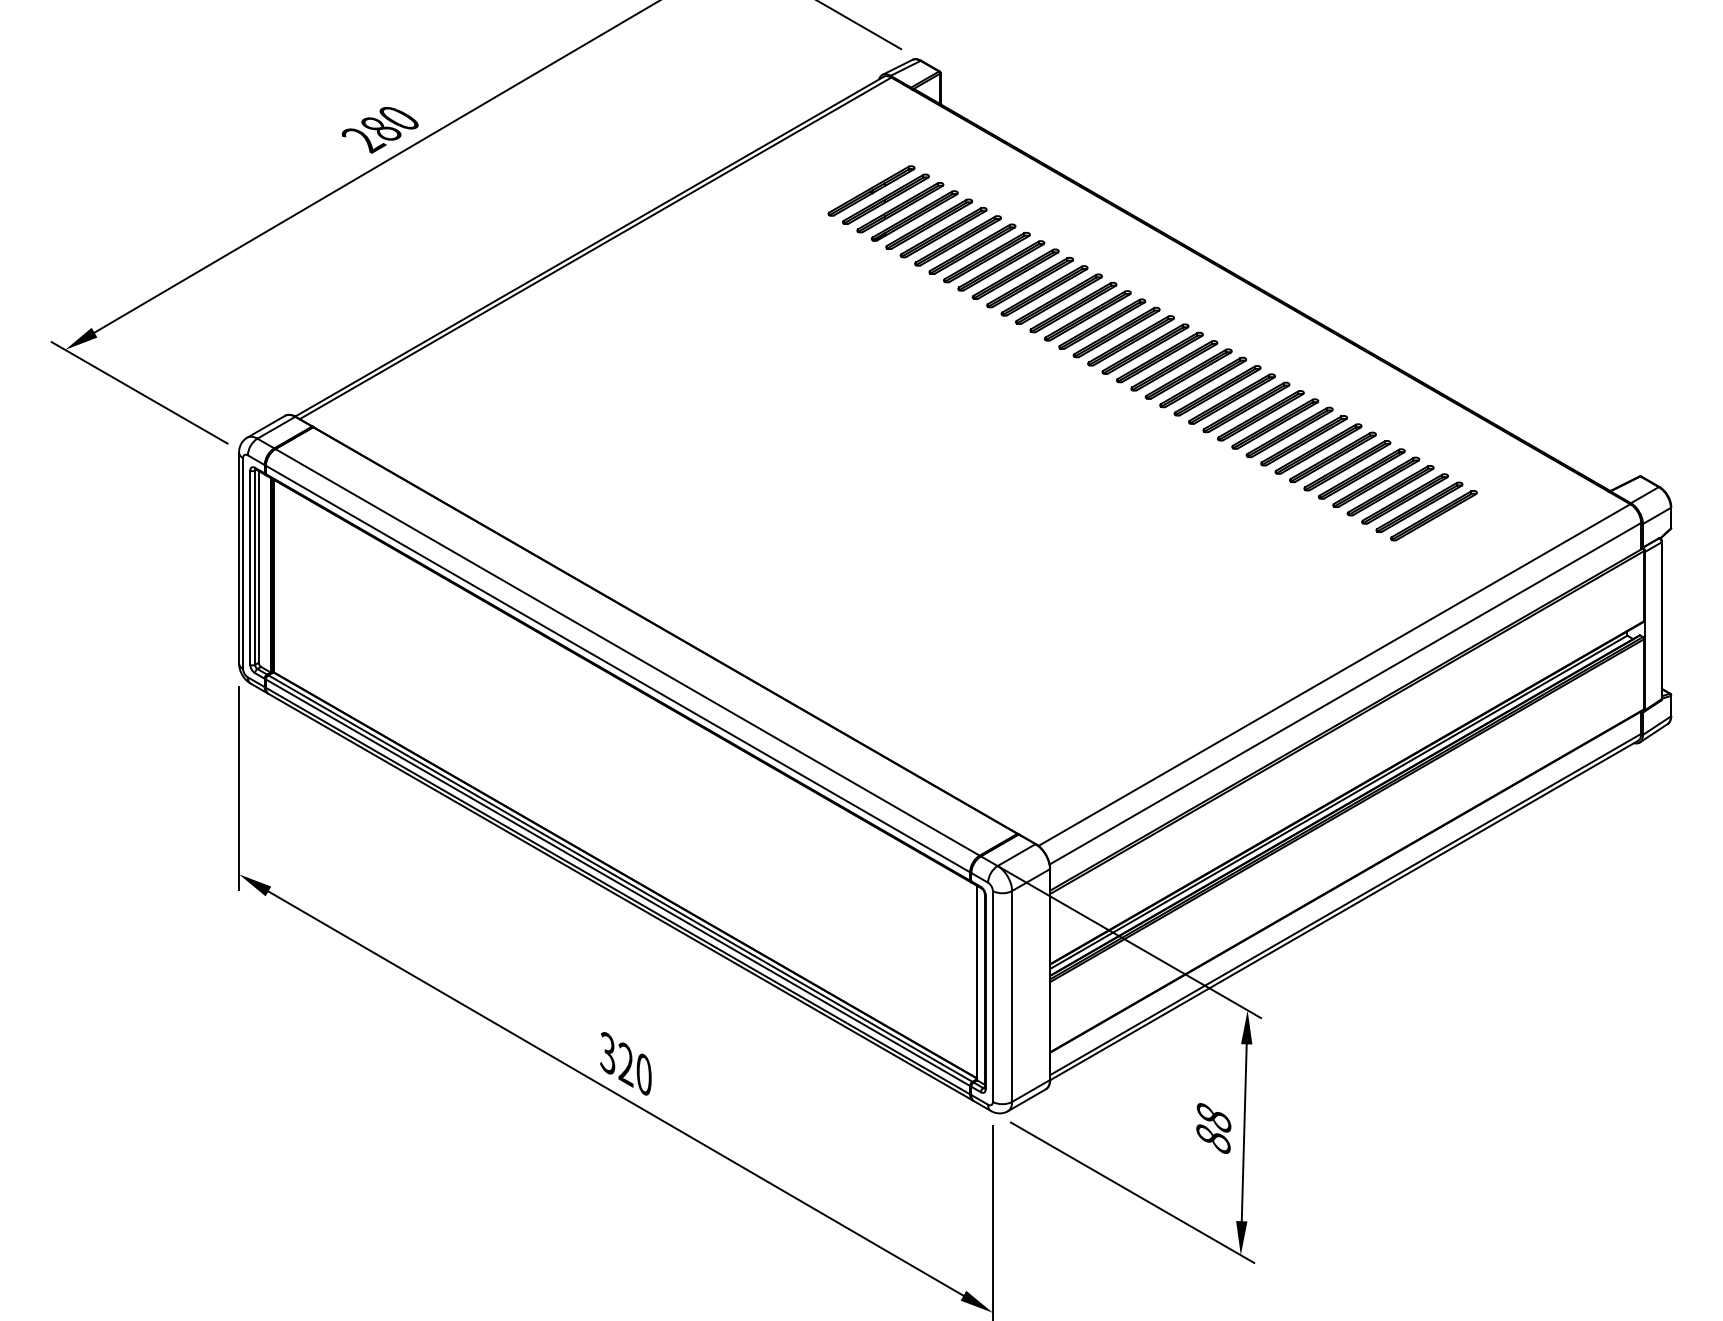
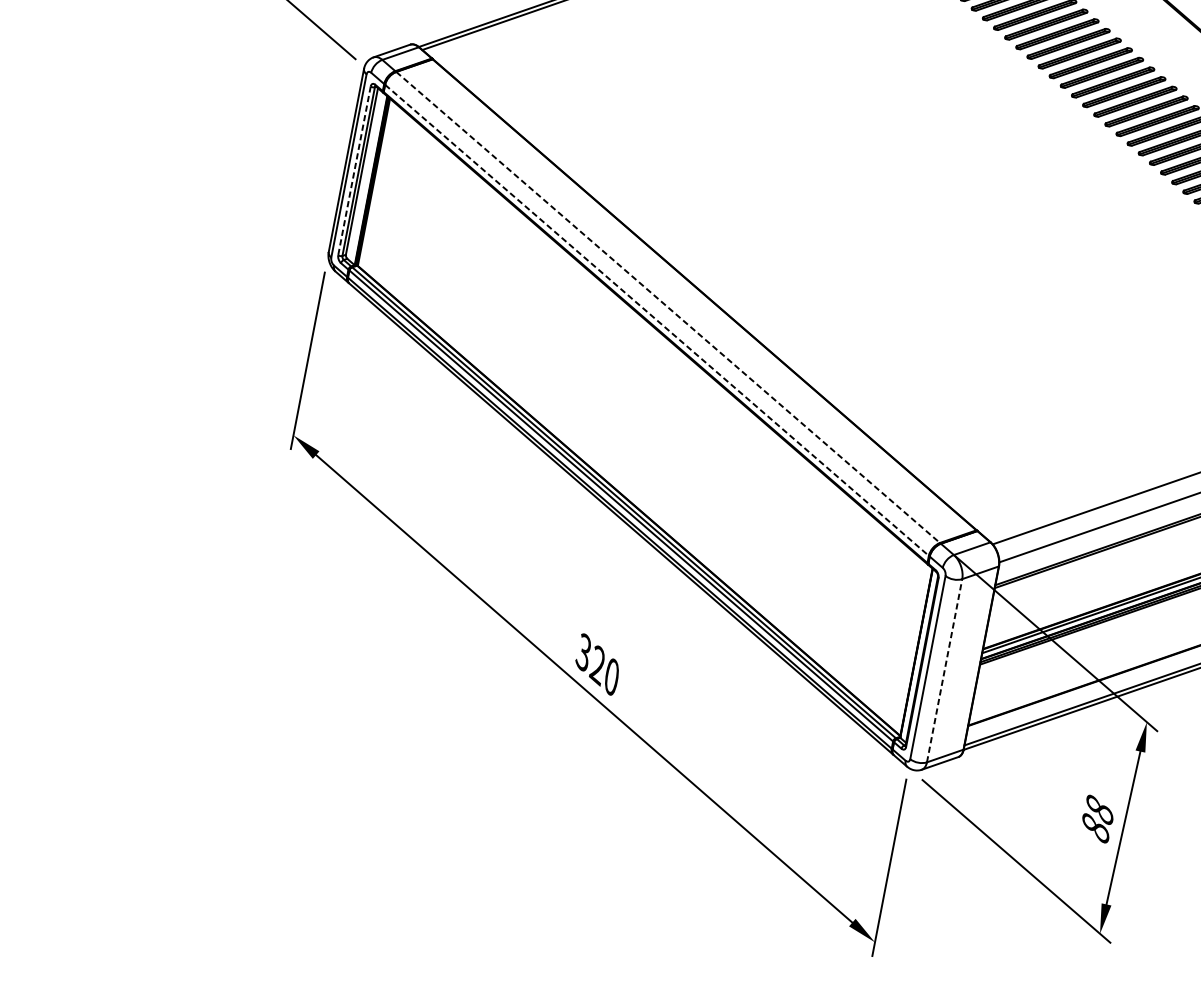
line: (250, 568) -> (354, 171), solid -> dashed
line: (627, 652) -> (668, 307), solid -> dashed
line: (617, 669) -> (656, 320), solid -> dashed
line: (1012, 995) -> (945, 669), solid -> dashed

